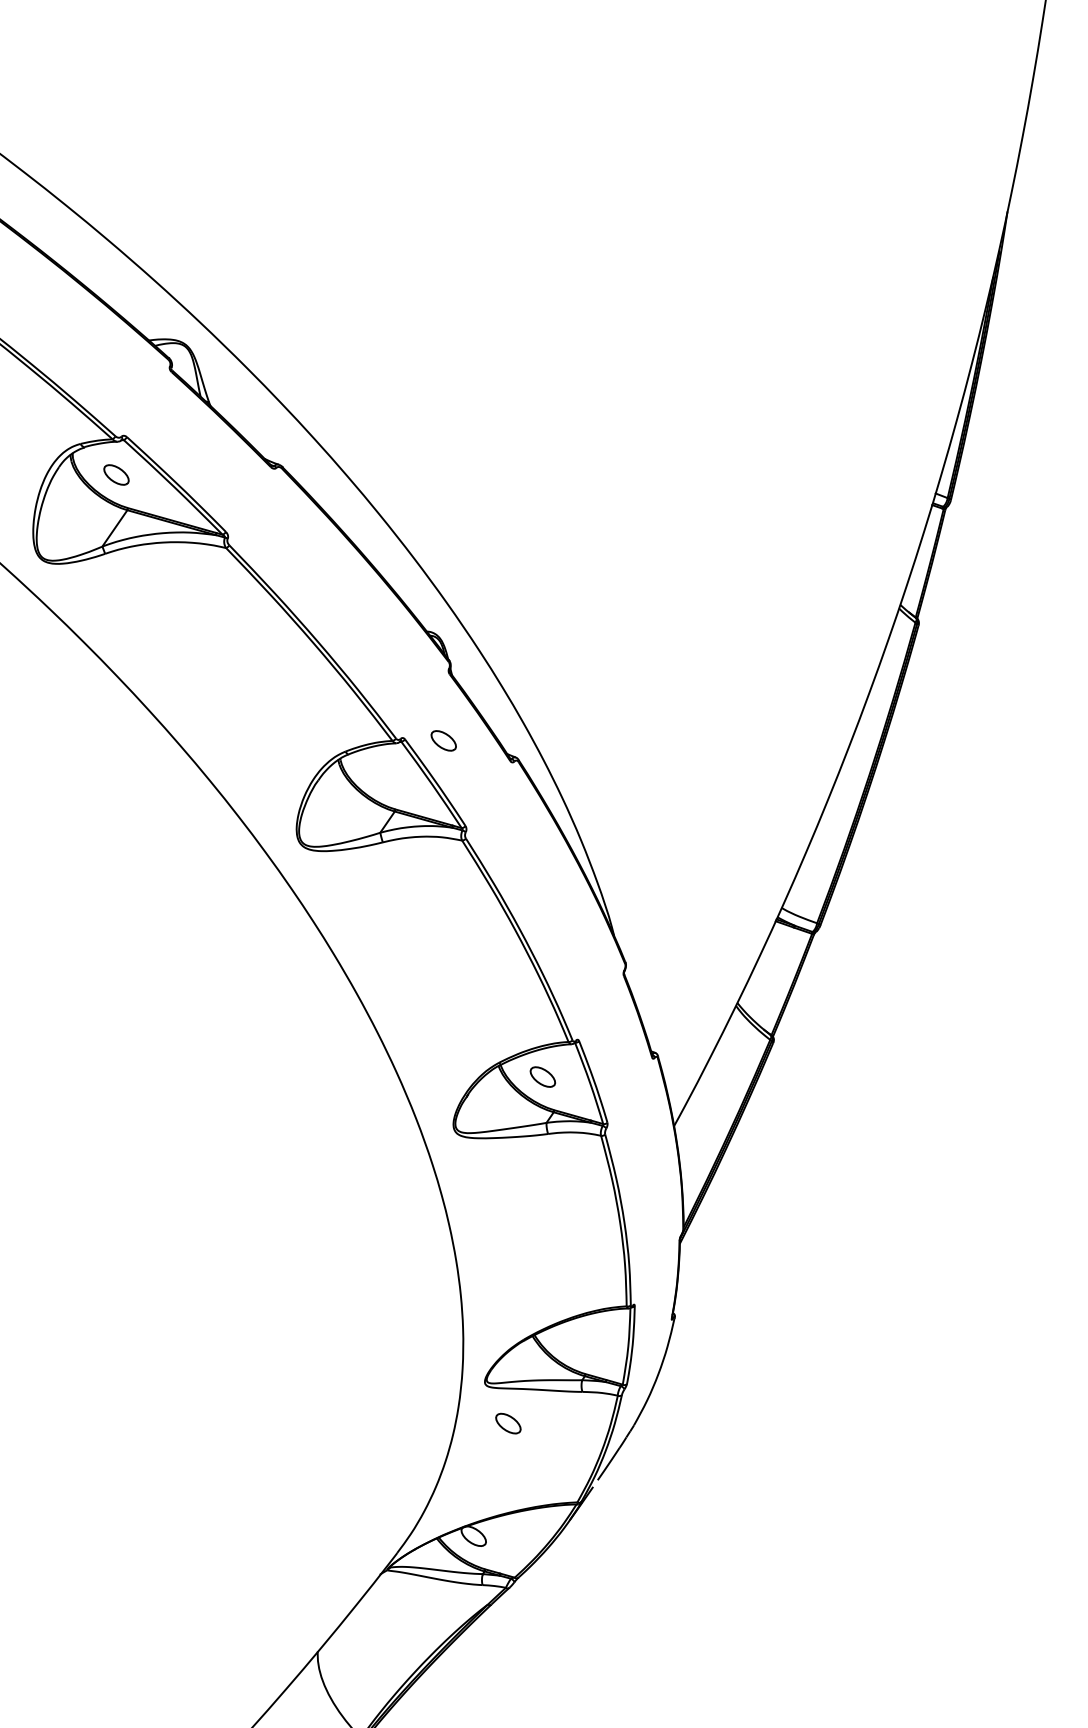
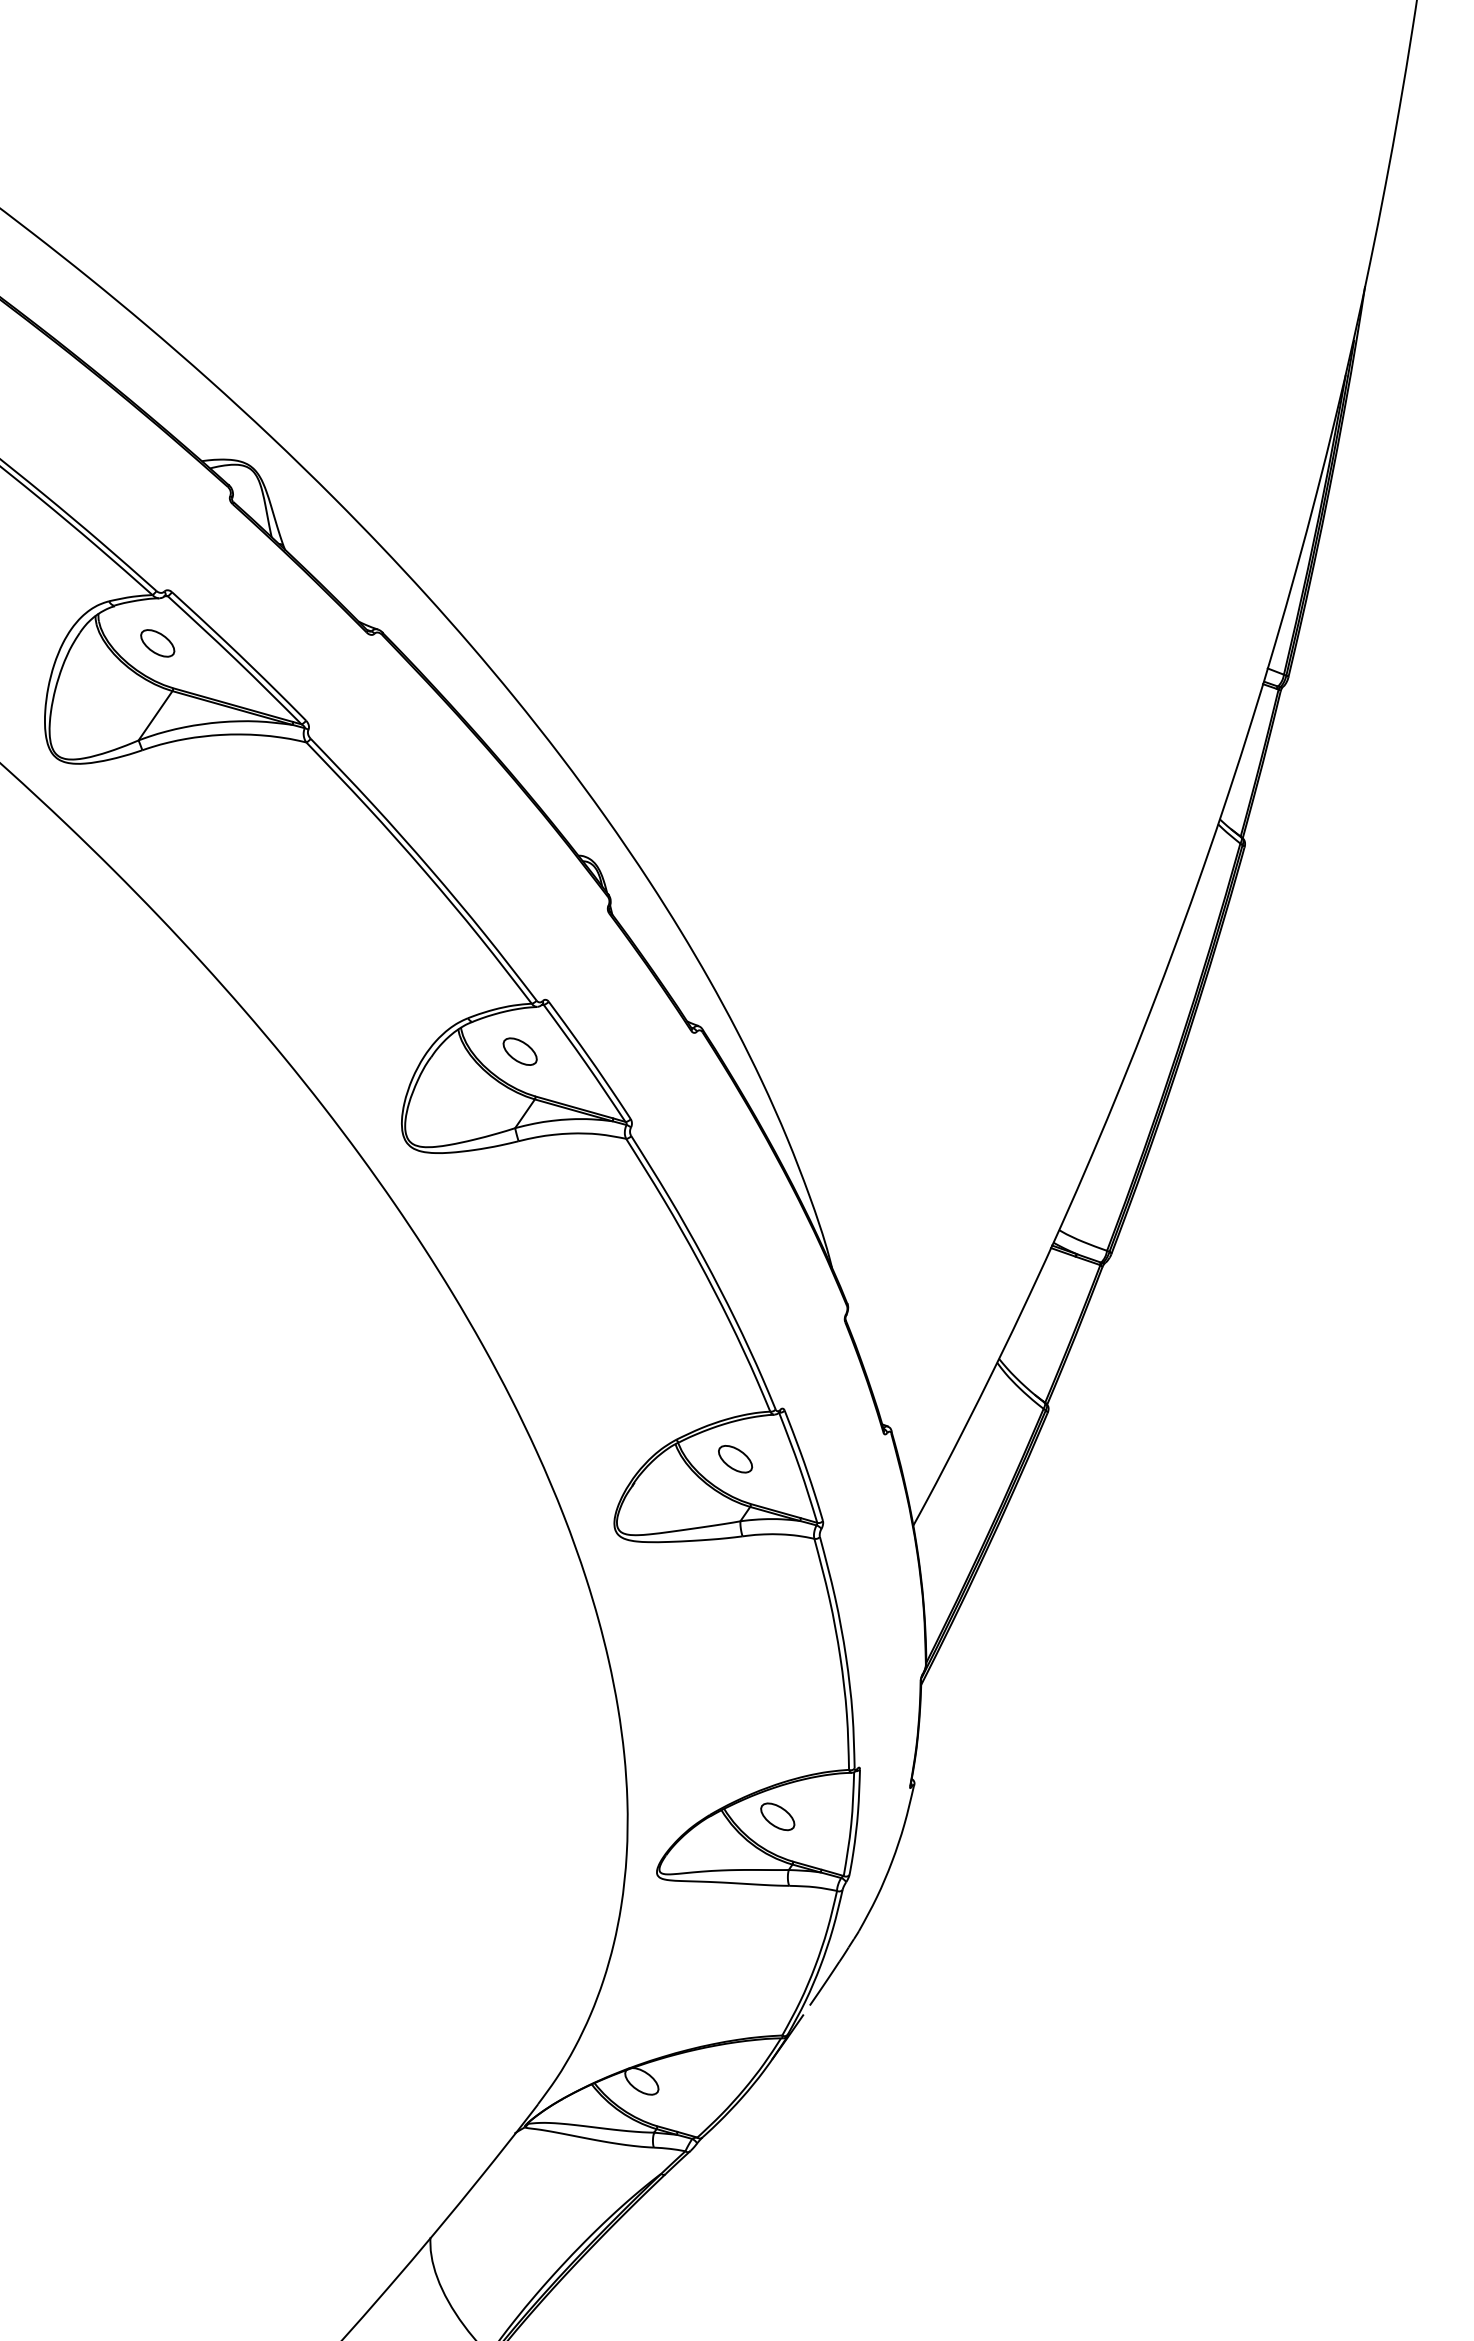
part: (443, 740) -> (519, 1051), moved
part: (508, 1423) -> (777, 1816), moved

